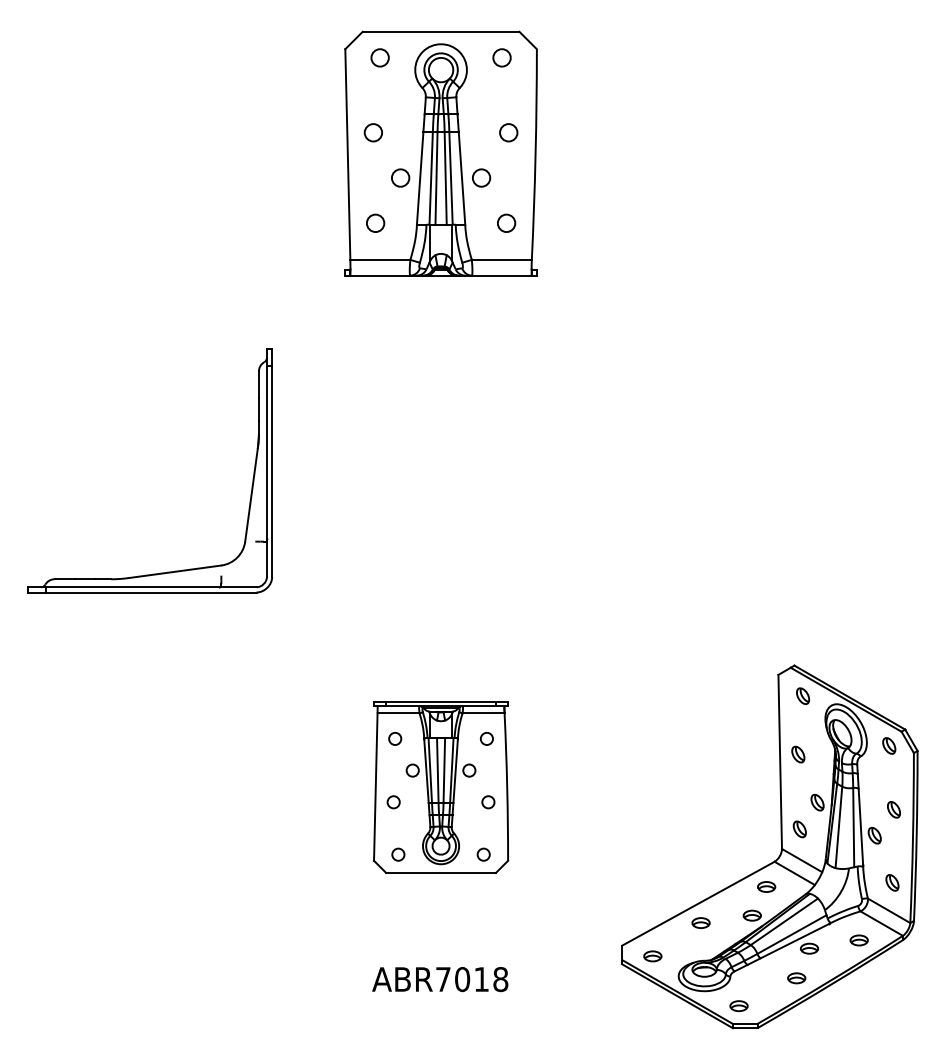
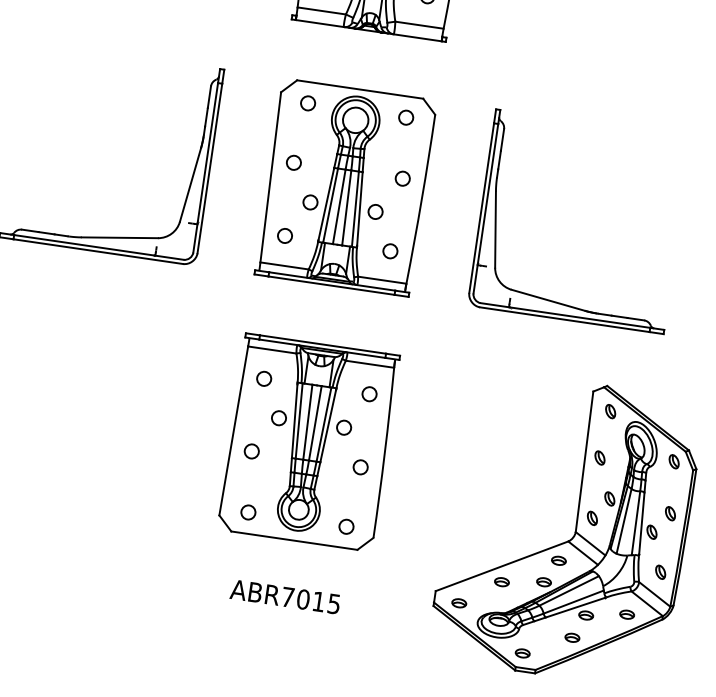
part: (440, 470) -> (345, 187), added
part: (630, 484) -> (496, 221), added
part: (440, 787) -> (308, 442), size x1.43
text: (500, 979) -> (333, 604), ABR7018 -> ABR7015

